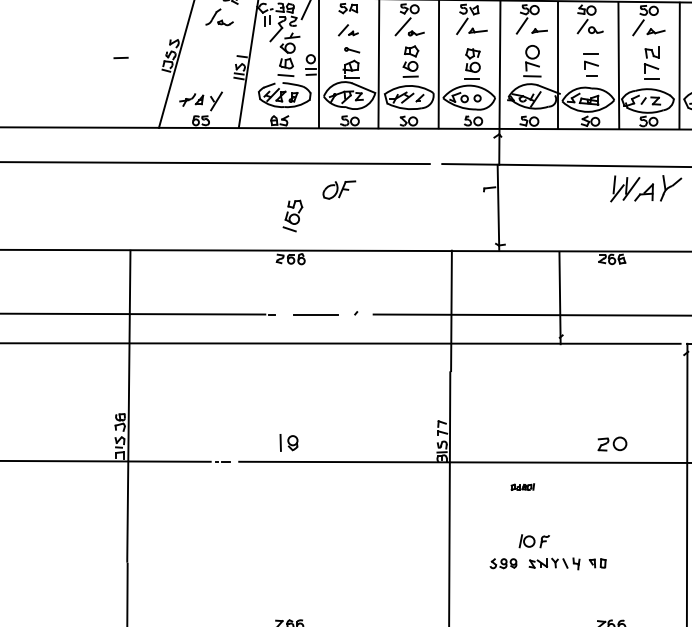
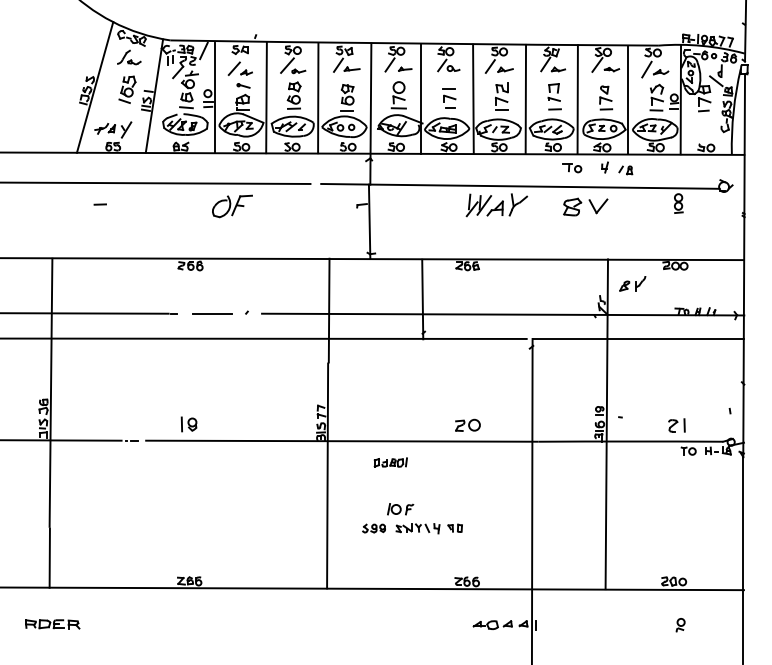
part: (347, 30) -> (239, 68), size x1.43
line: (120, 57) -> (99, 204), moved
part: (339, 190) -> (232, 206), size x1.43
part: (292, 215) -> (127, 89), moved
part: (522, 487) -> (390, 462), size x1.67

